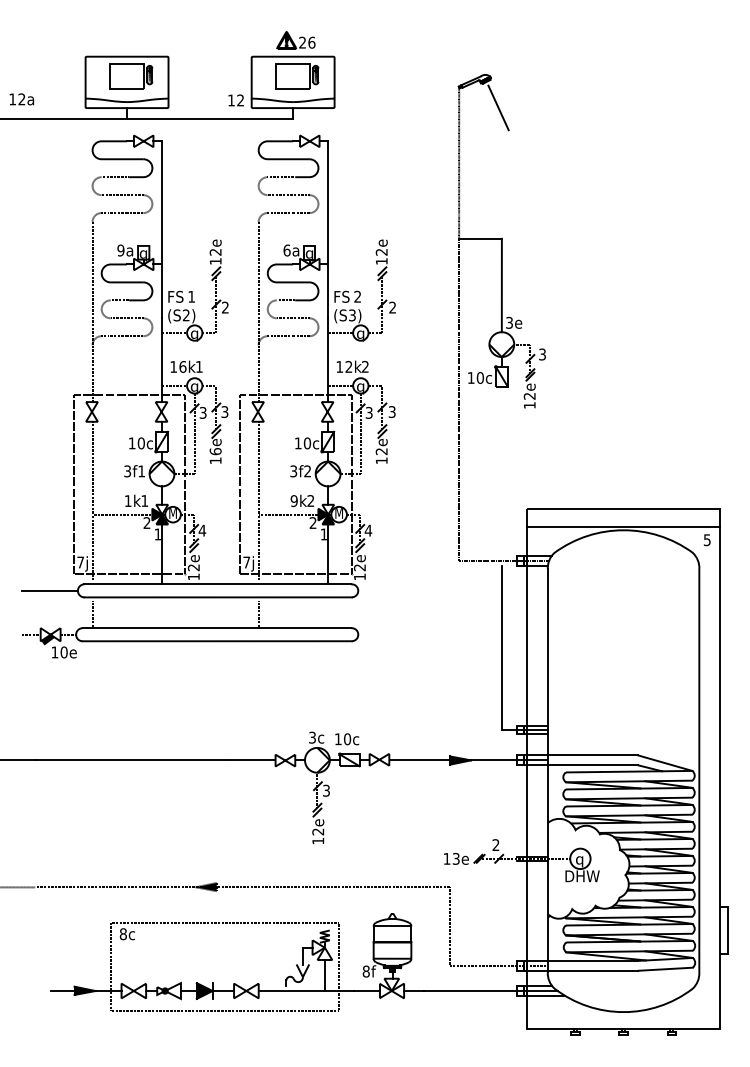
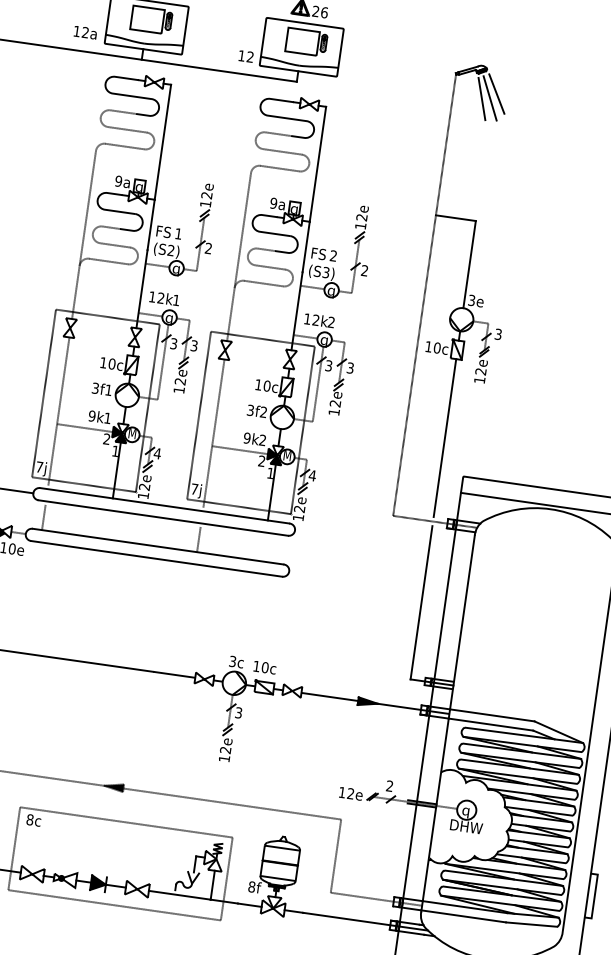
text: (21, 99) -> (85, 32), moved
line: (504, 101) -> (496, 93), added
line: (489, 109) -> (481, 98), added
text: (286, 250) -> (273, 203), 6a -> 9a
text: (182, 366) -> (160, 297), 16k -> 12k
text: (215, 451) -> (180, 381), 16e -> 12e
line: (501, 470) -> (444, 437), added
text: (127, 501) -> (91, 416), 1k -> 9k
text: (455, 858) -> (350, 793), 13e -> 12e

